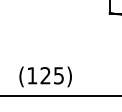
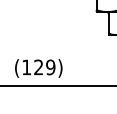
text: (58, 74) -> (50, 66), (125) -> (129)

